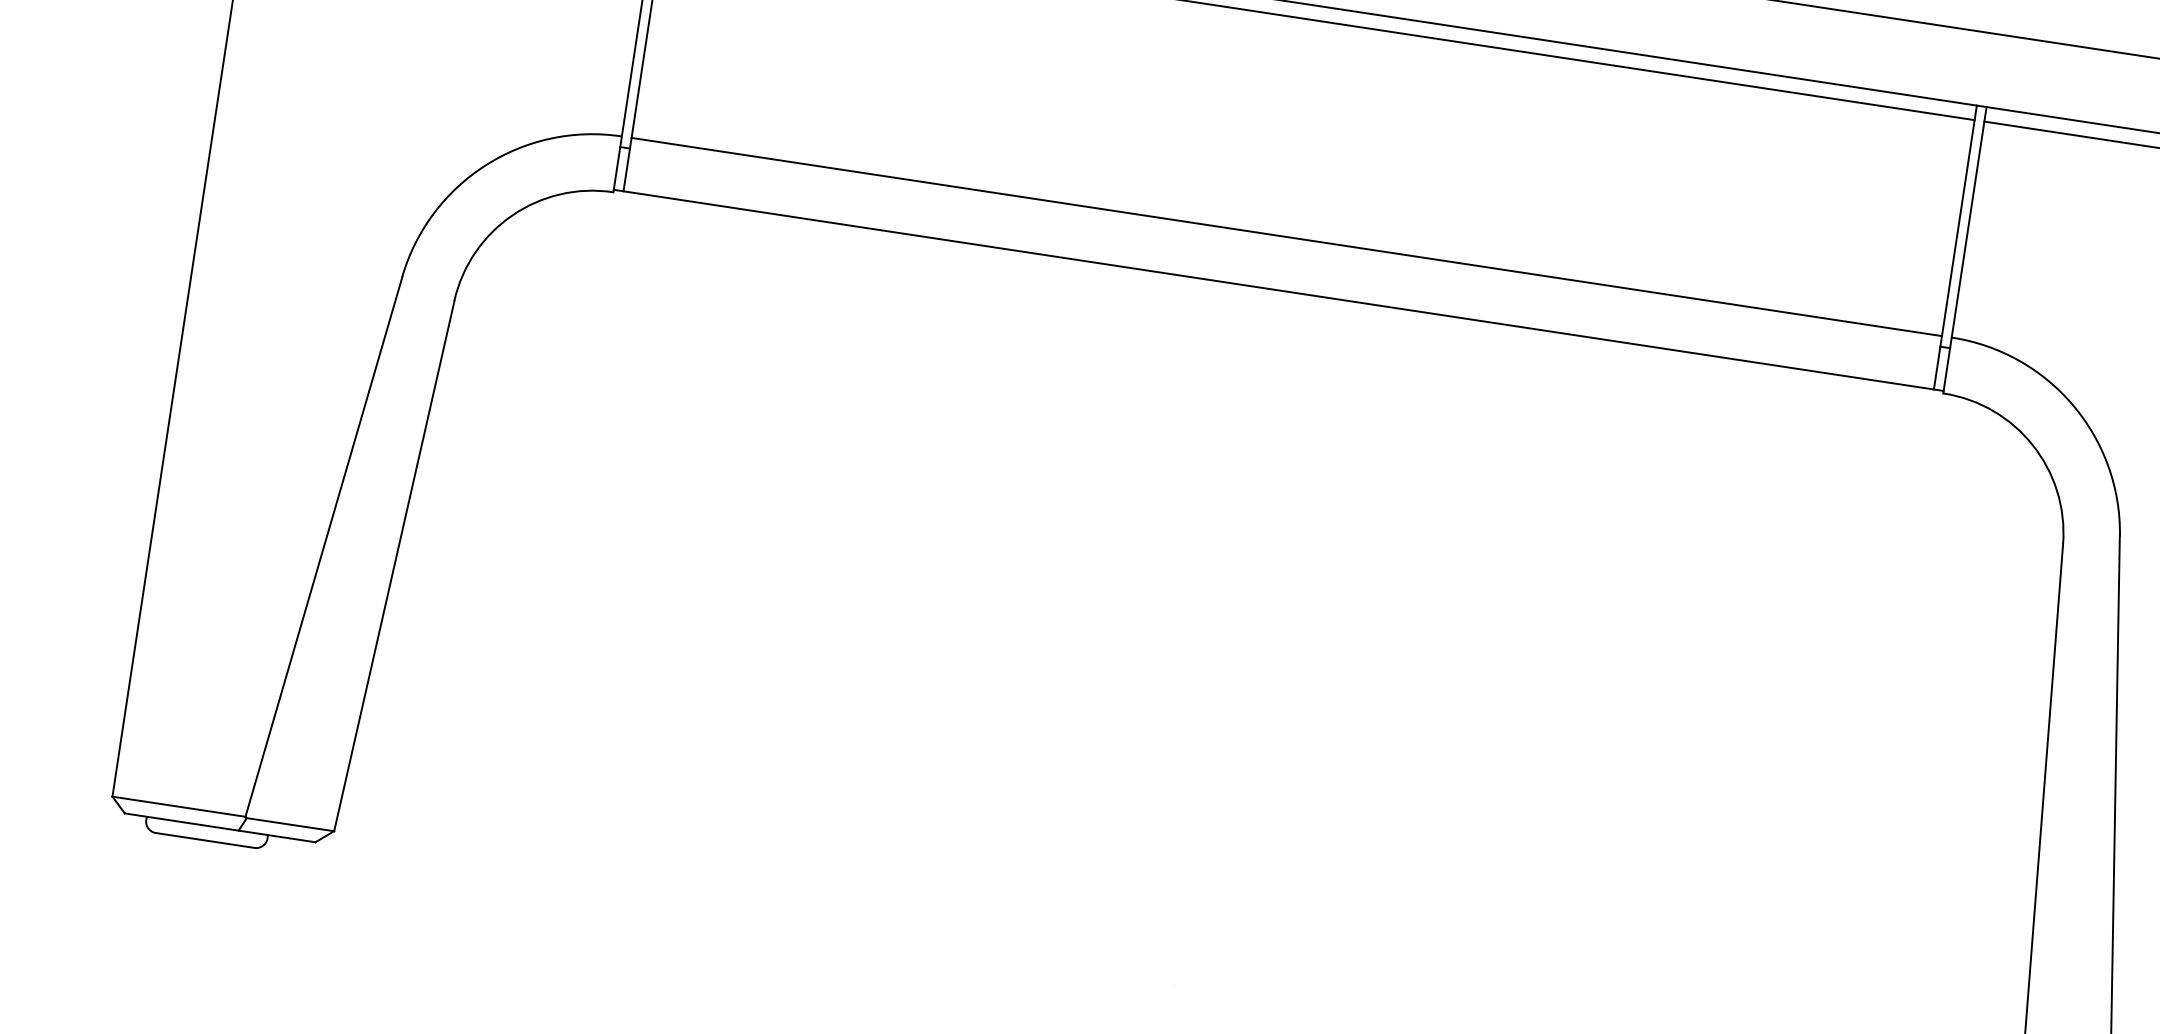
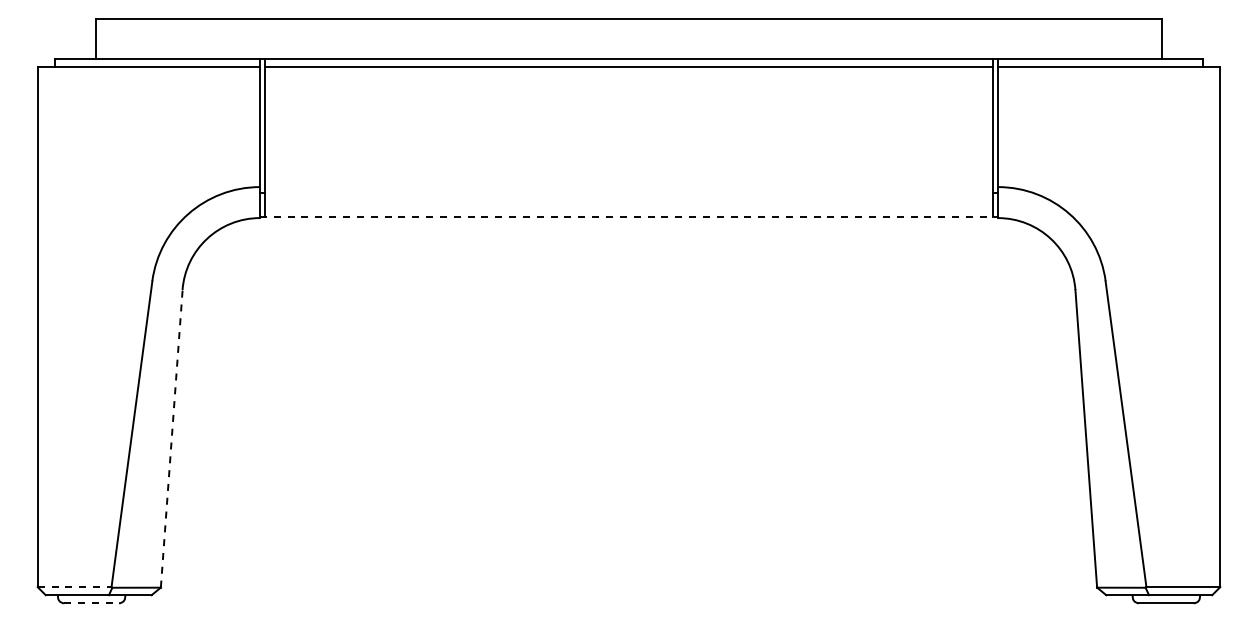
line: (1285, 237) -> (628, 187), removed
line: (1279, 290) -> (629, 216), solid -> dashed
line: (394, 565) -> (171, 438), solid -> dashed
line: (178, 807) -> (74, 587), solid -> dashed
line: (206, 841) -> (92, 603), solid -> dashed

